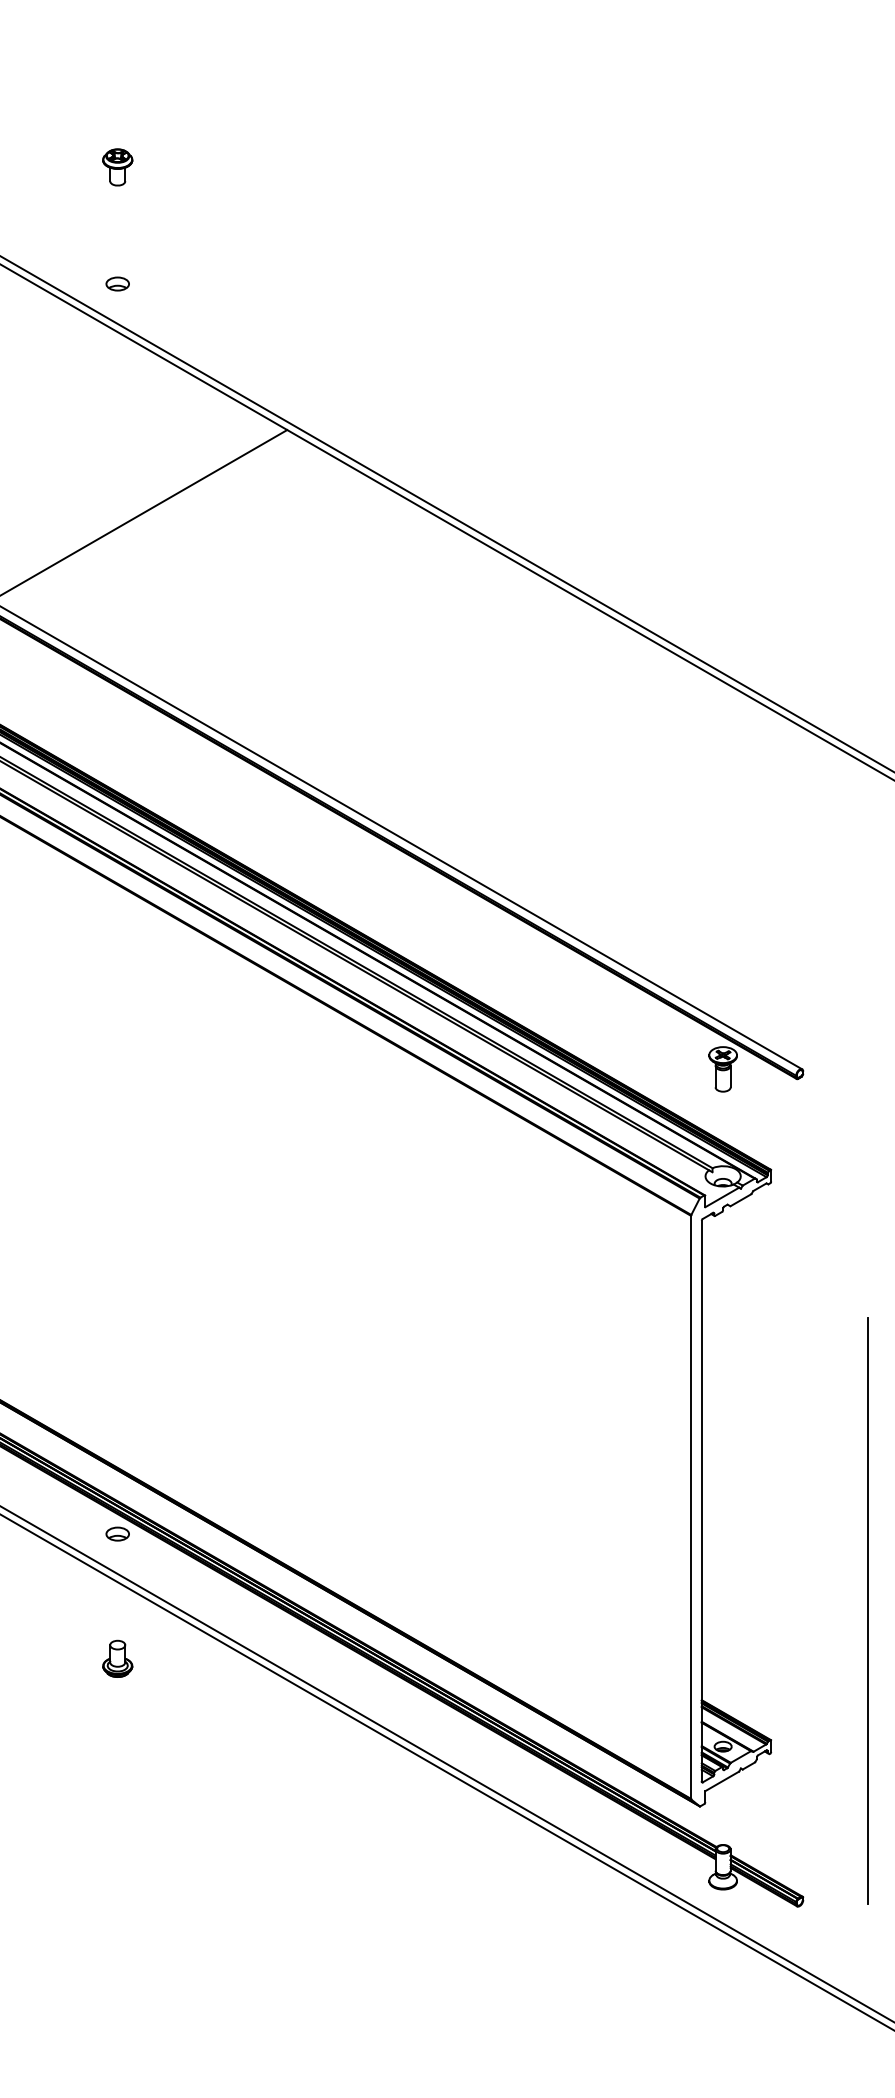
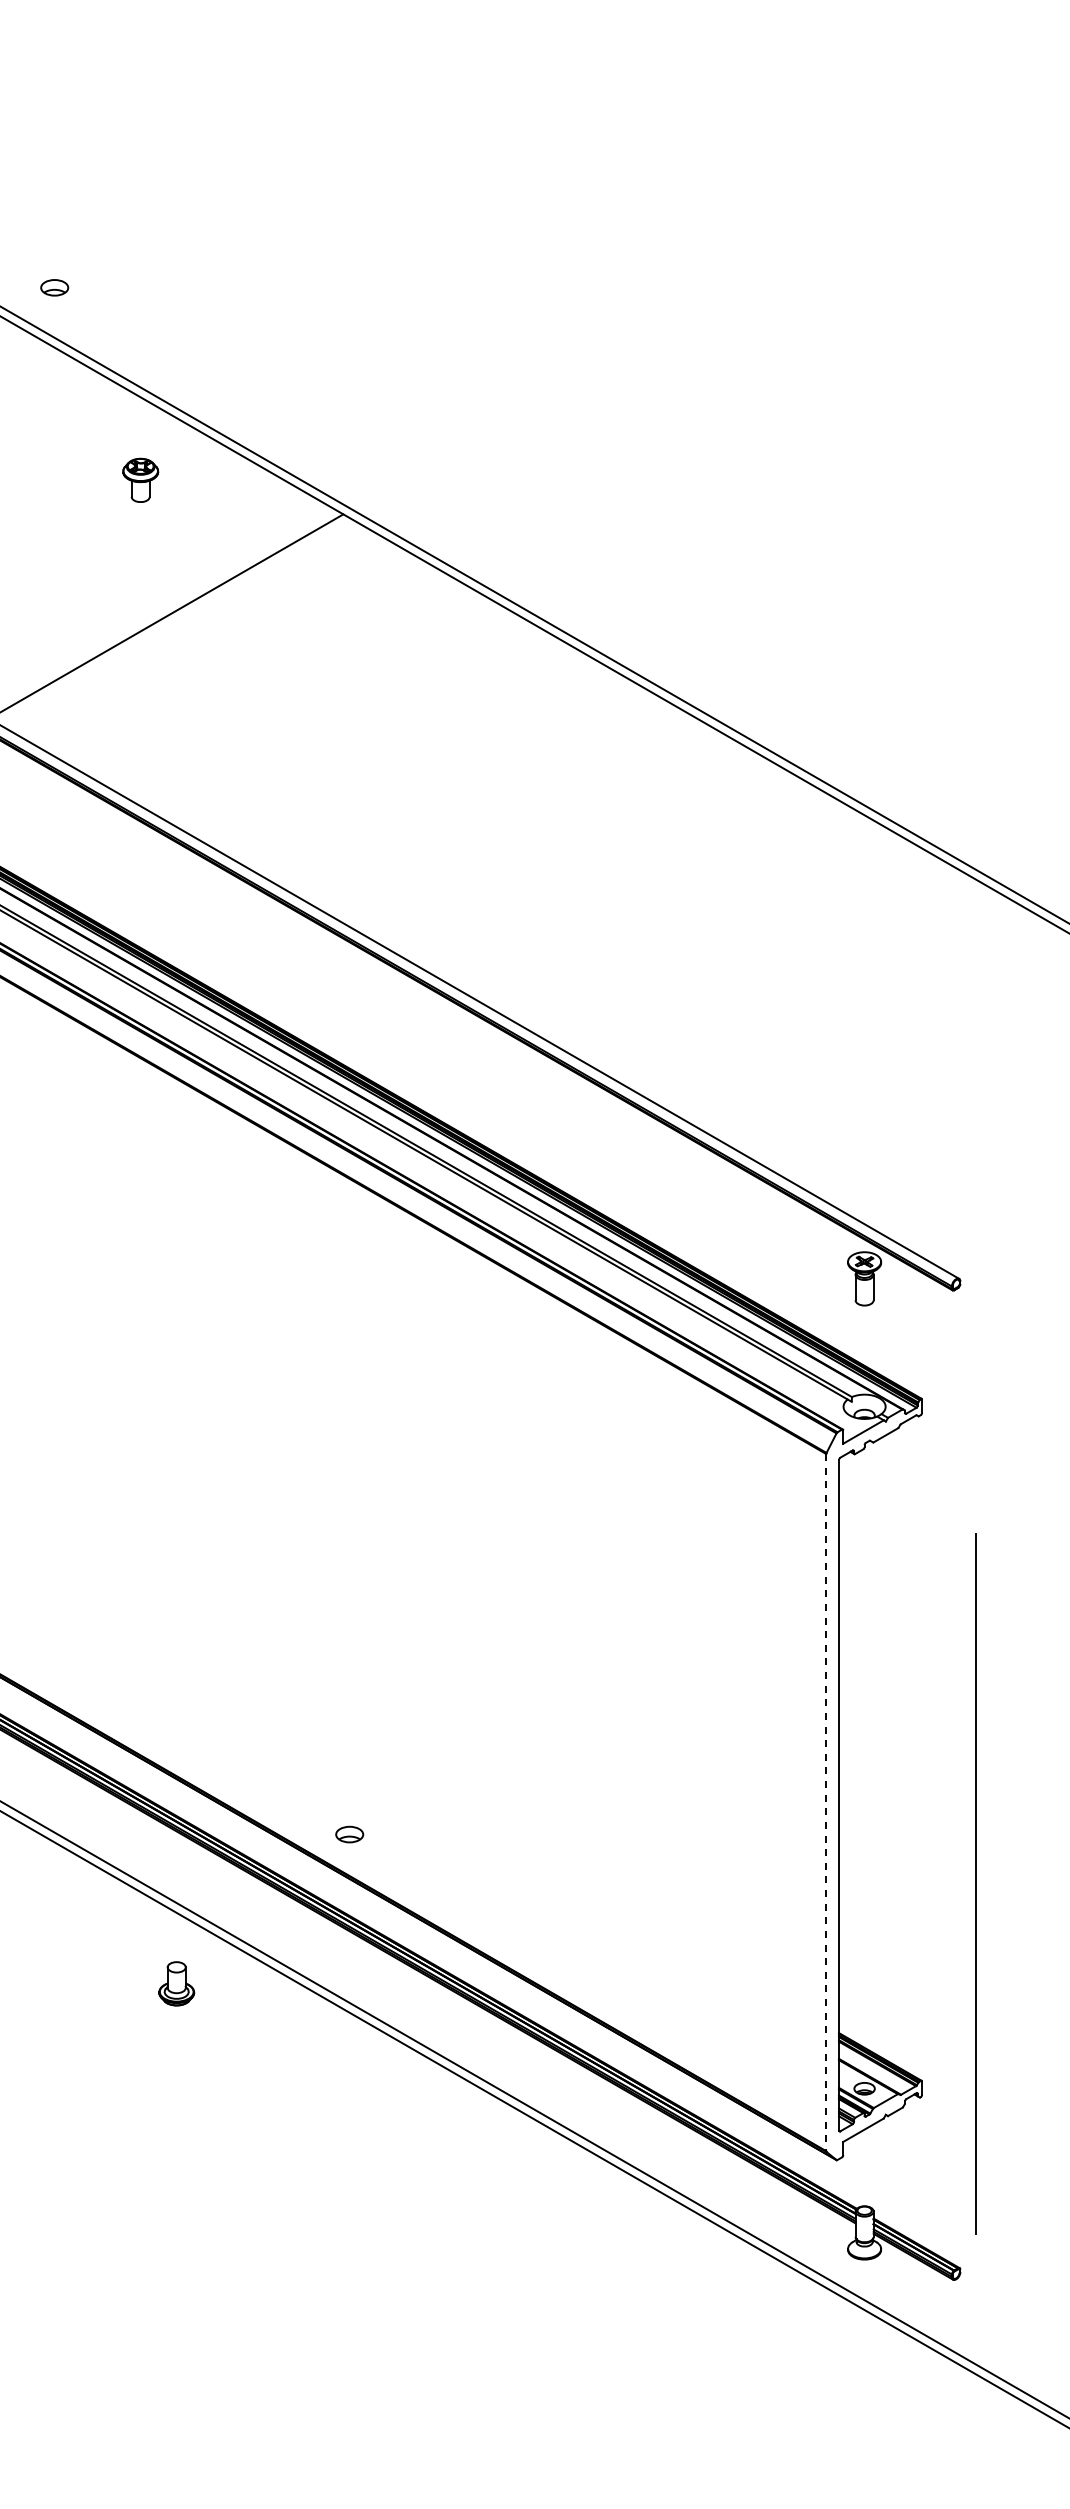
part: (117, 166) -> (140, 479), moved
part: (117, 283) -> (54, 287), moved
line: (691, 1507) -> (826, 1802), solid -> dashed
part: (117, 1534) -> (349, 1834), moved
line: (867, 1610) -> (975, 1883), moved
part: (117, 1658) -> (176, 1983), moved

